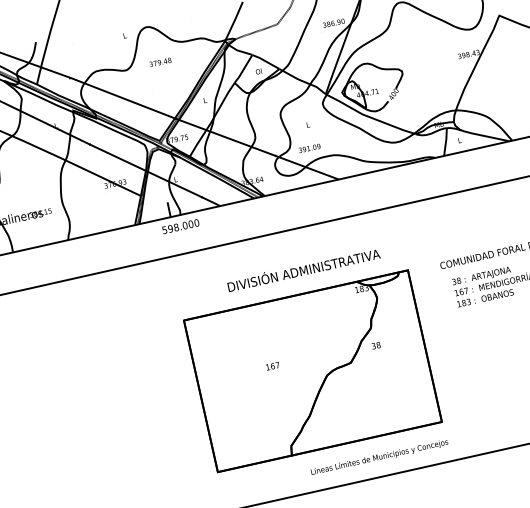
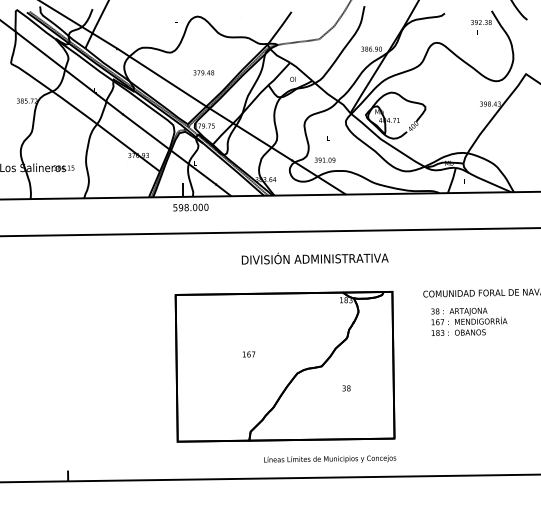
text: (160, 62) -> (203, 72), moved
text: (303, 270) -> (314, 258), moved
text: (376, 345) -> (346, 388), moved

